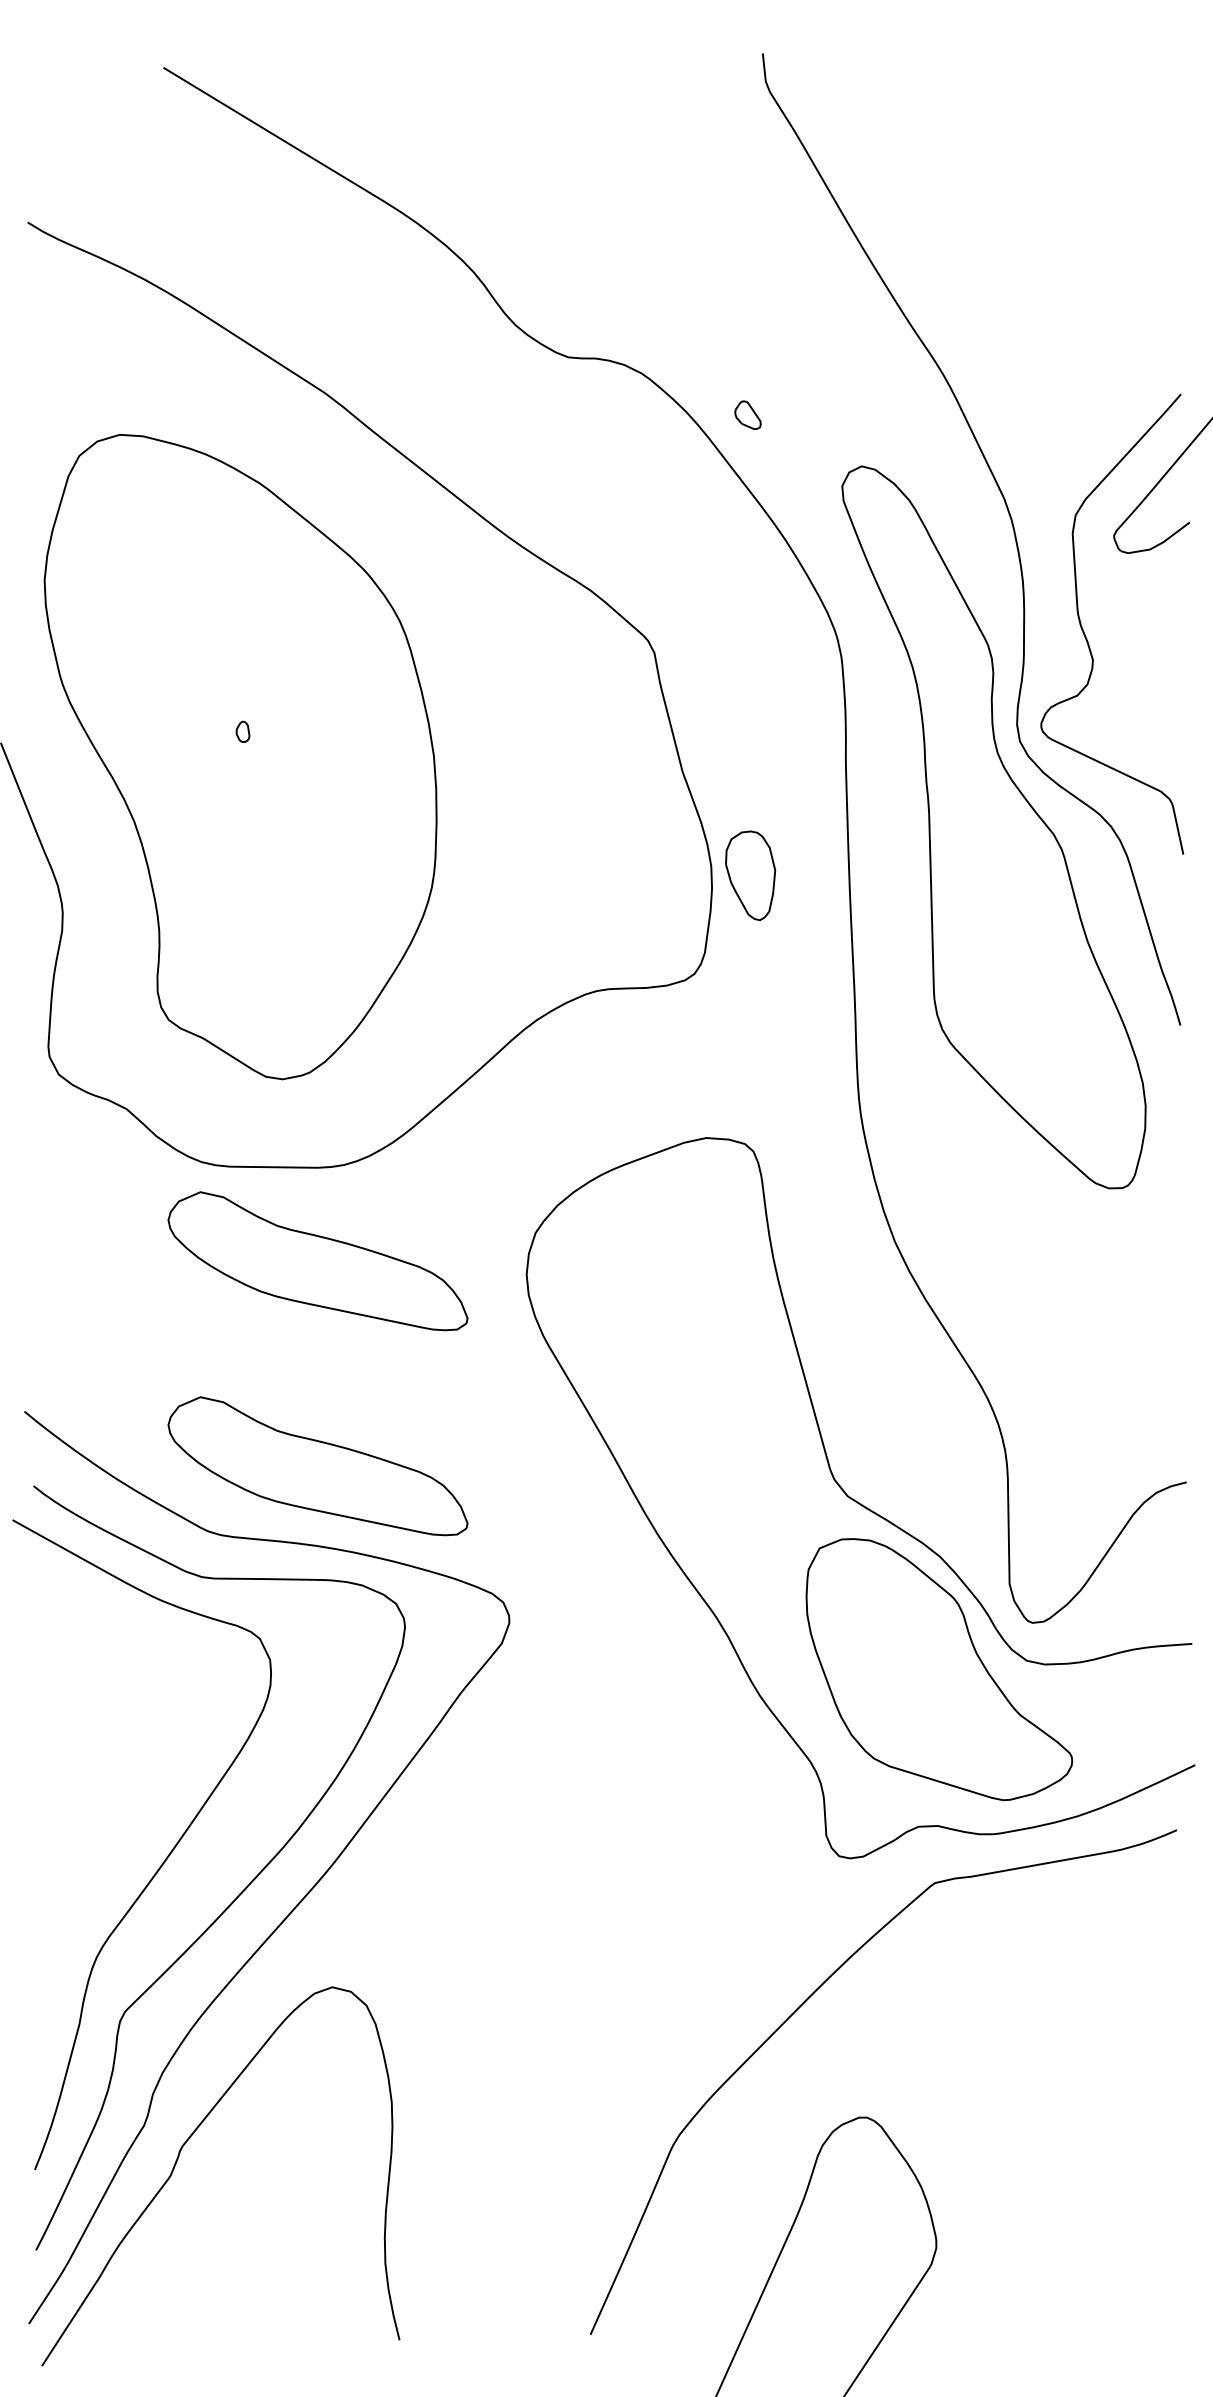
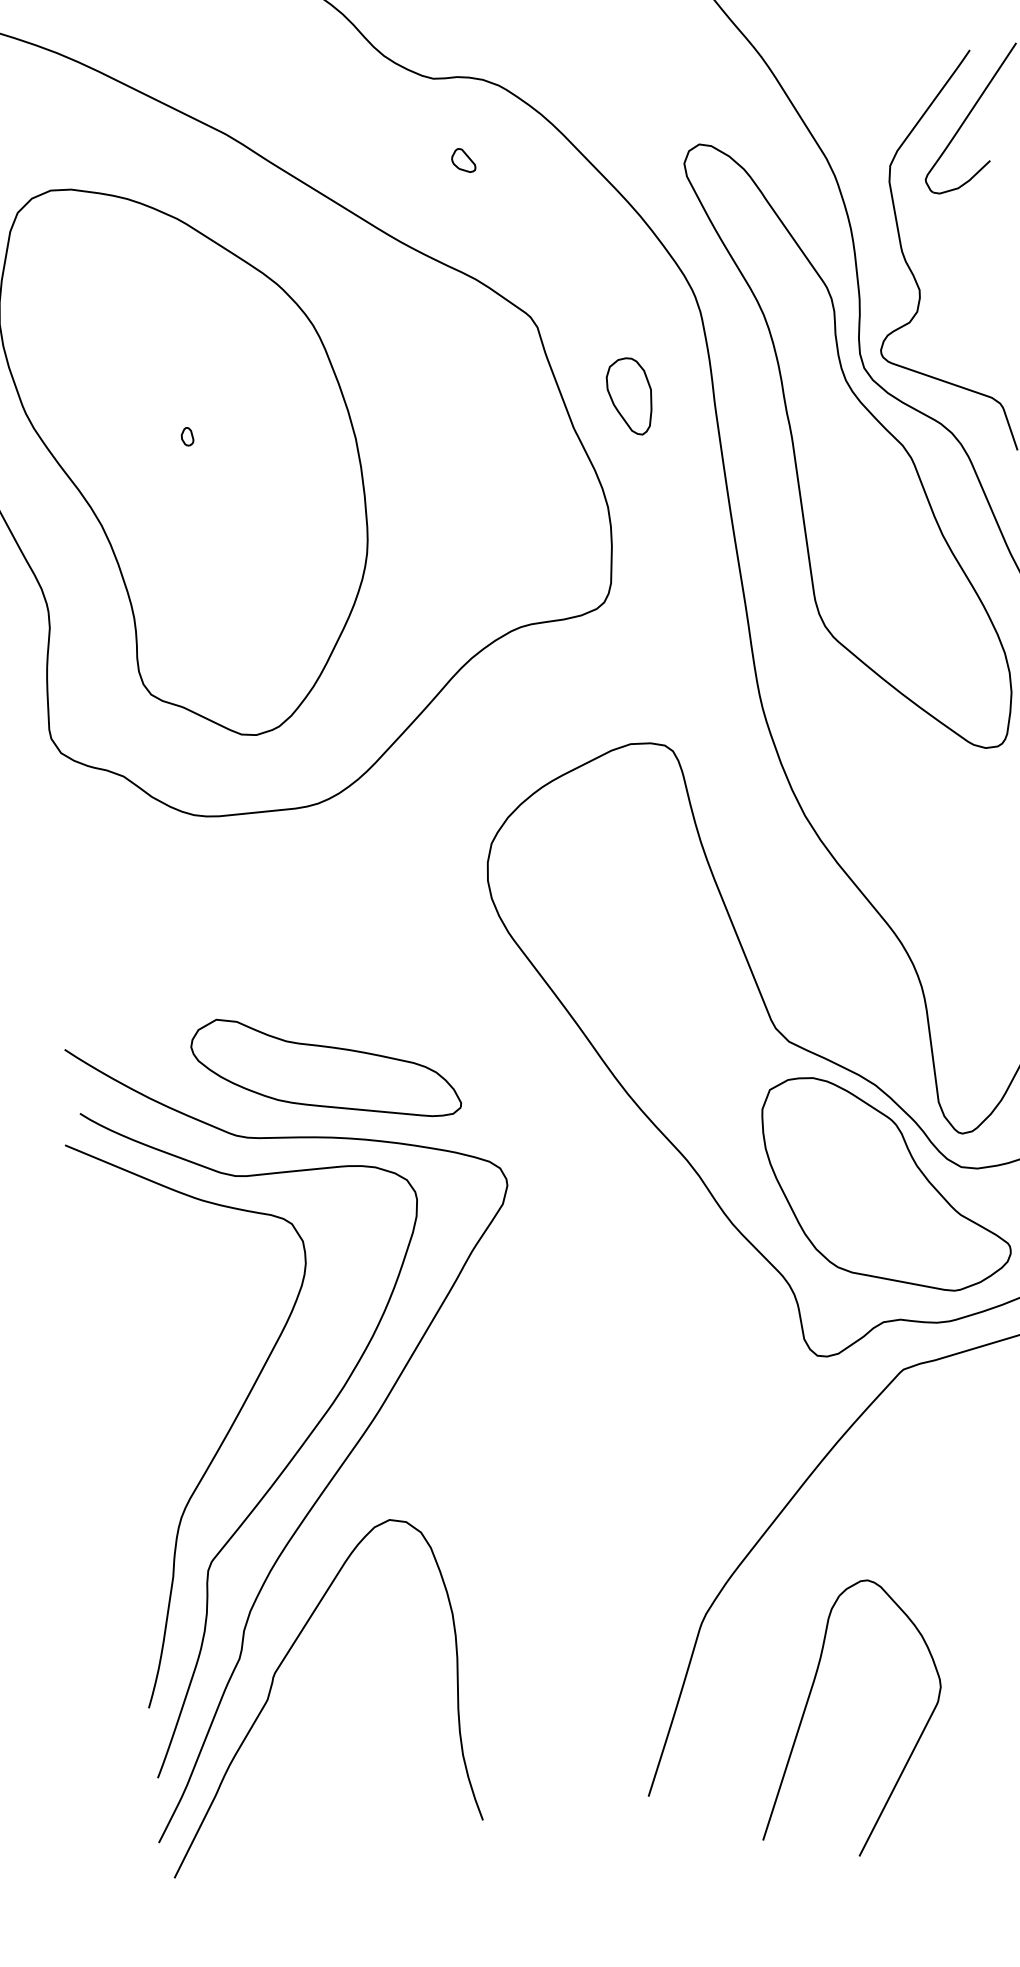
part: (747, 414) -> (462, 160), moved
part: (750, 875) -> (630, 396), moved
part: (317, 1261) -> (304, 890), removed

